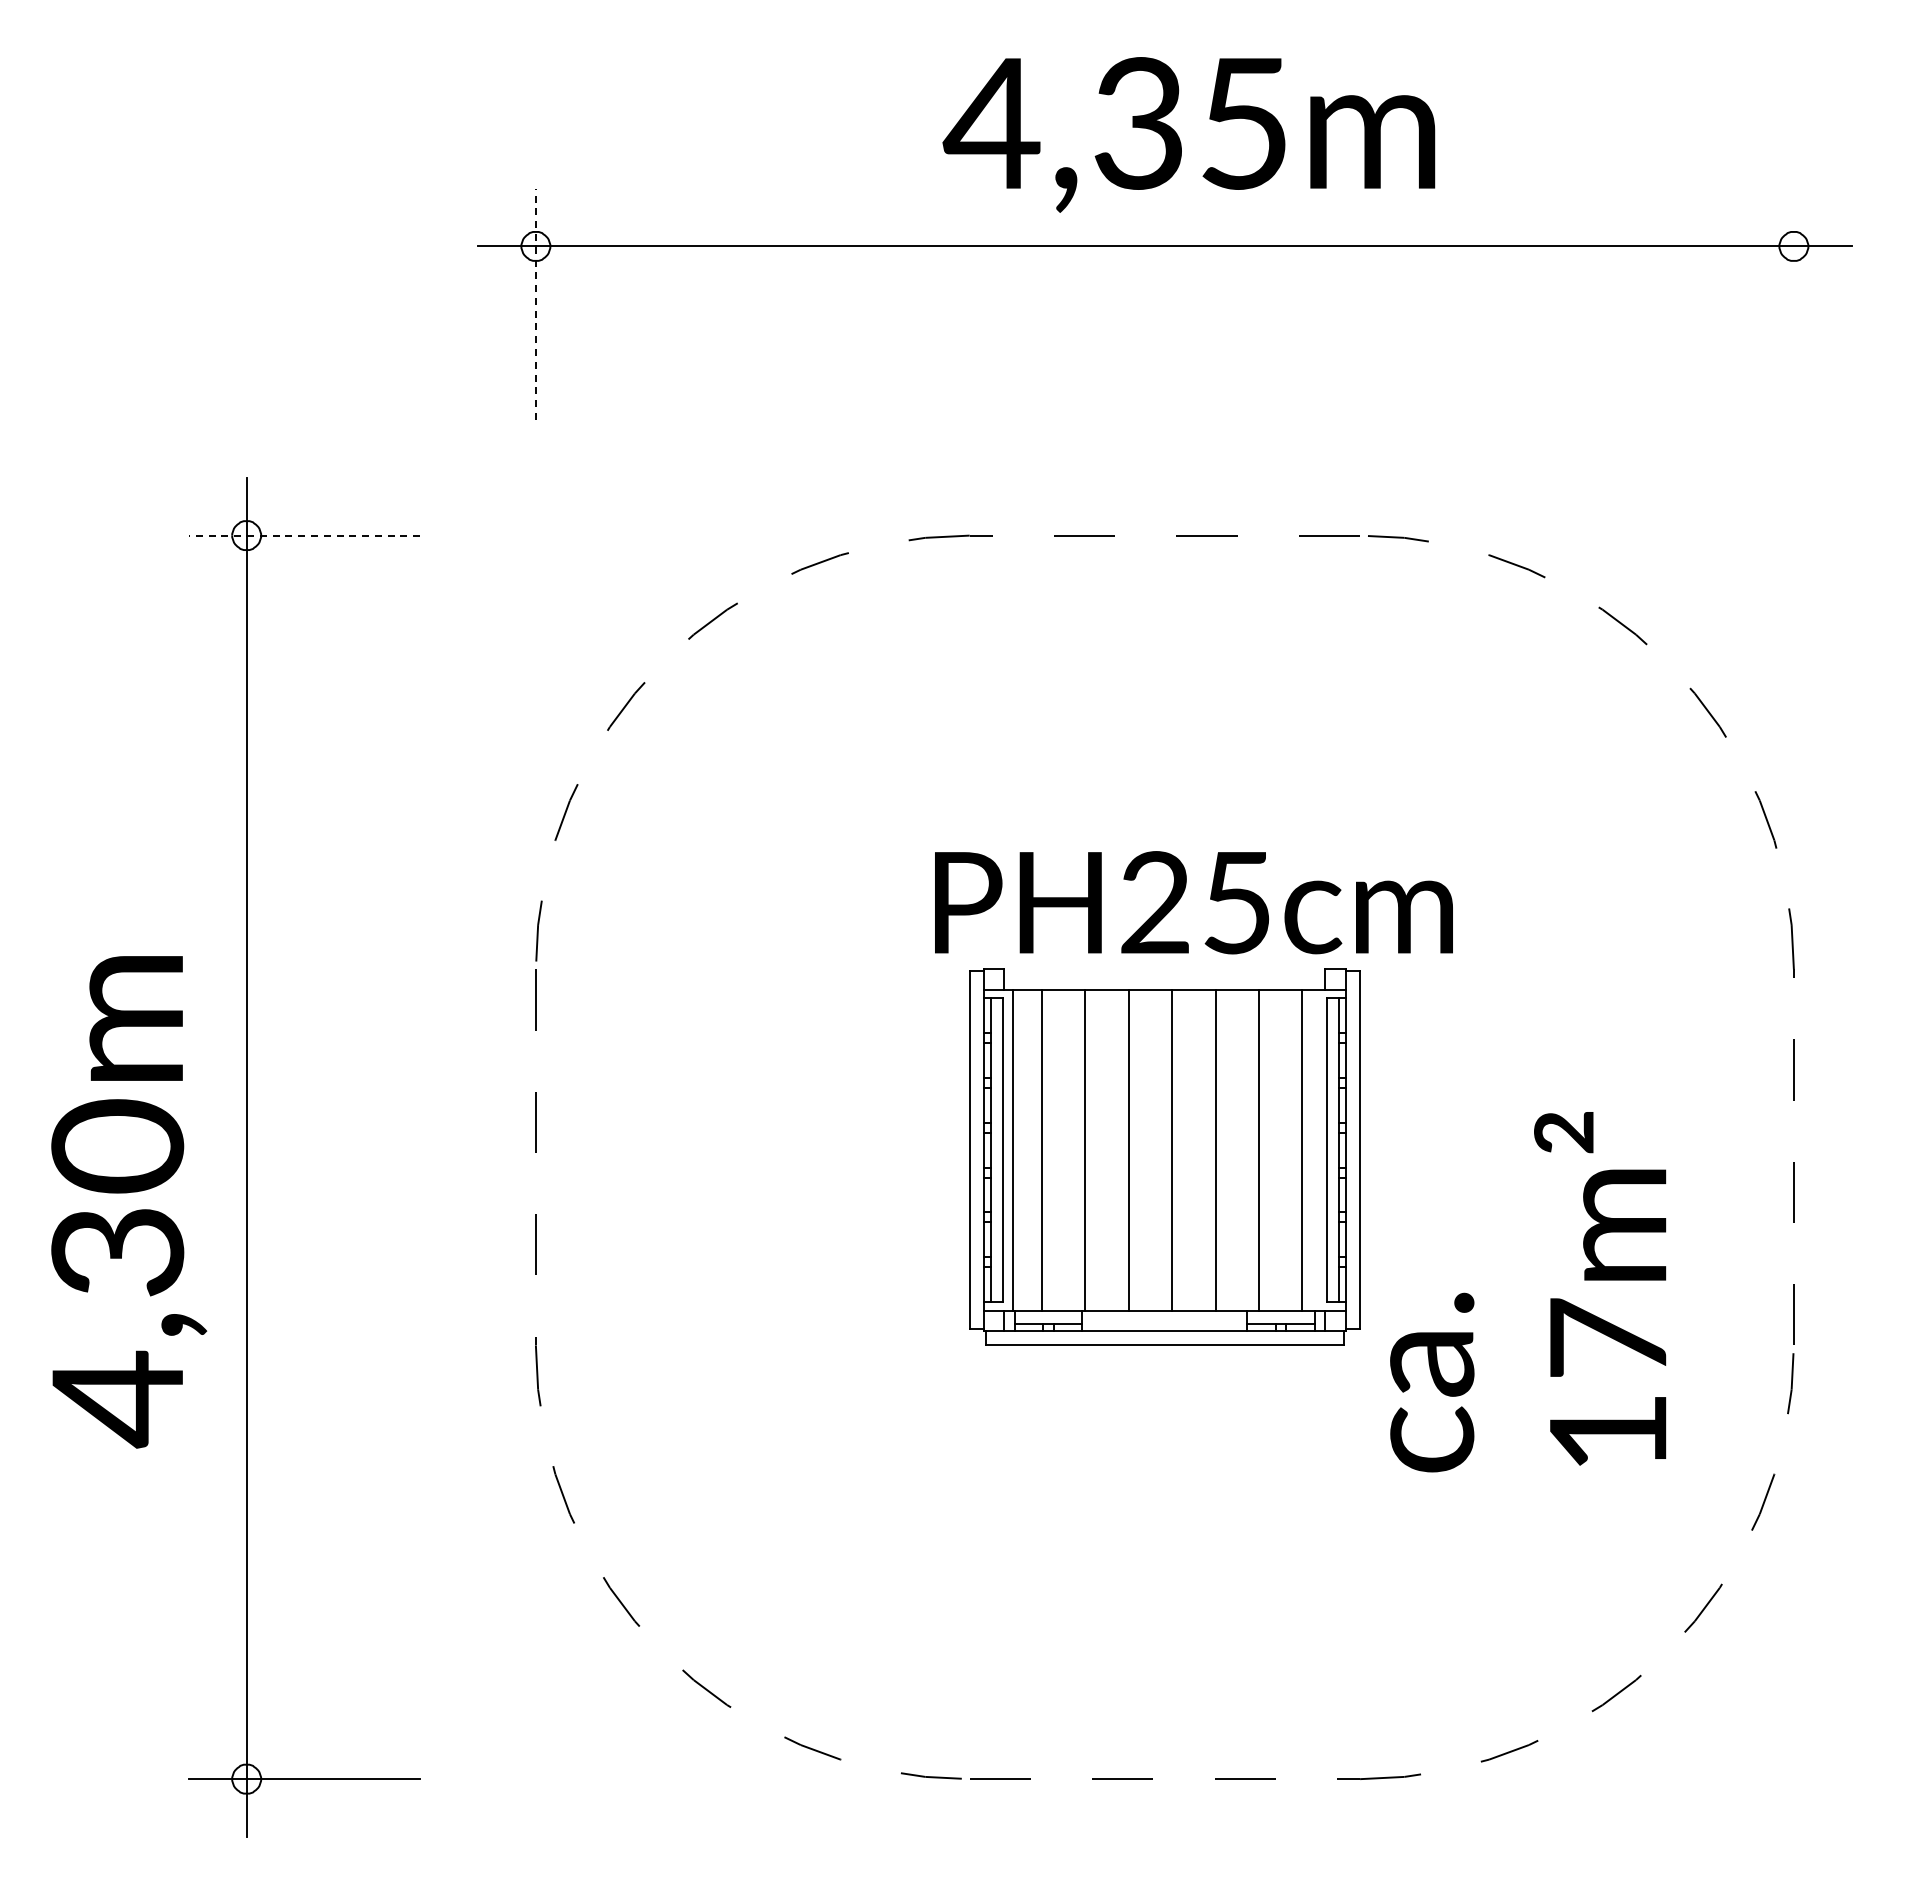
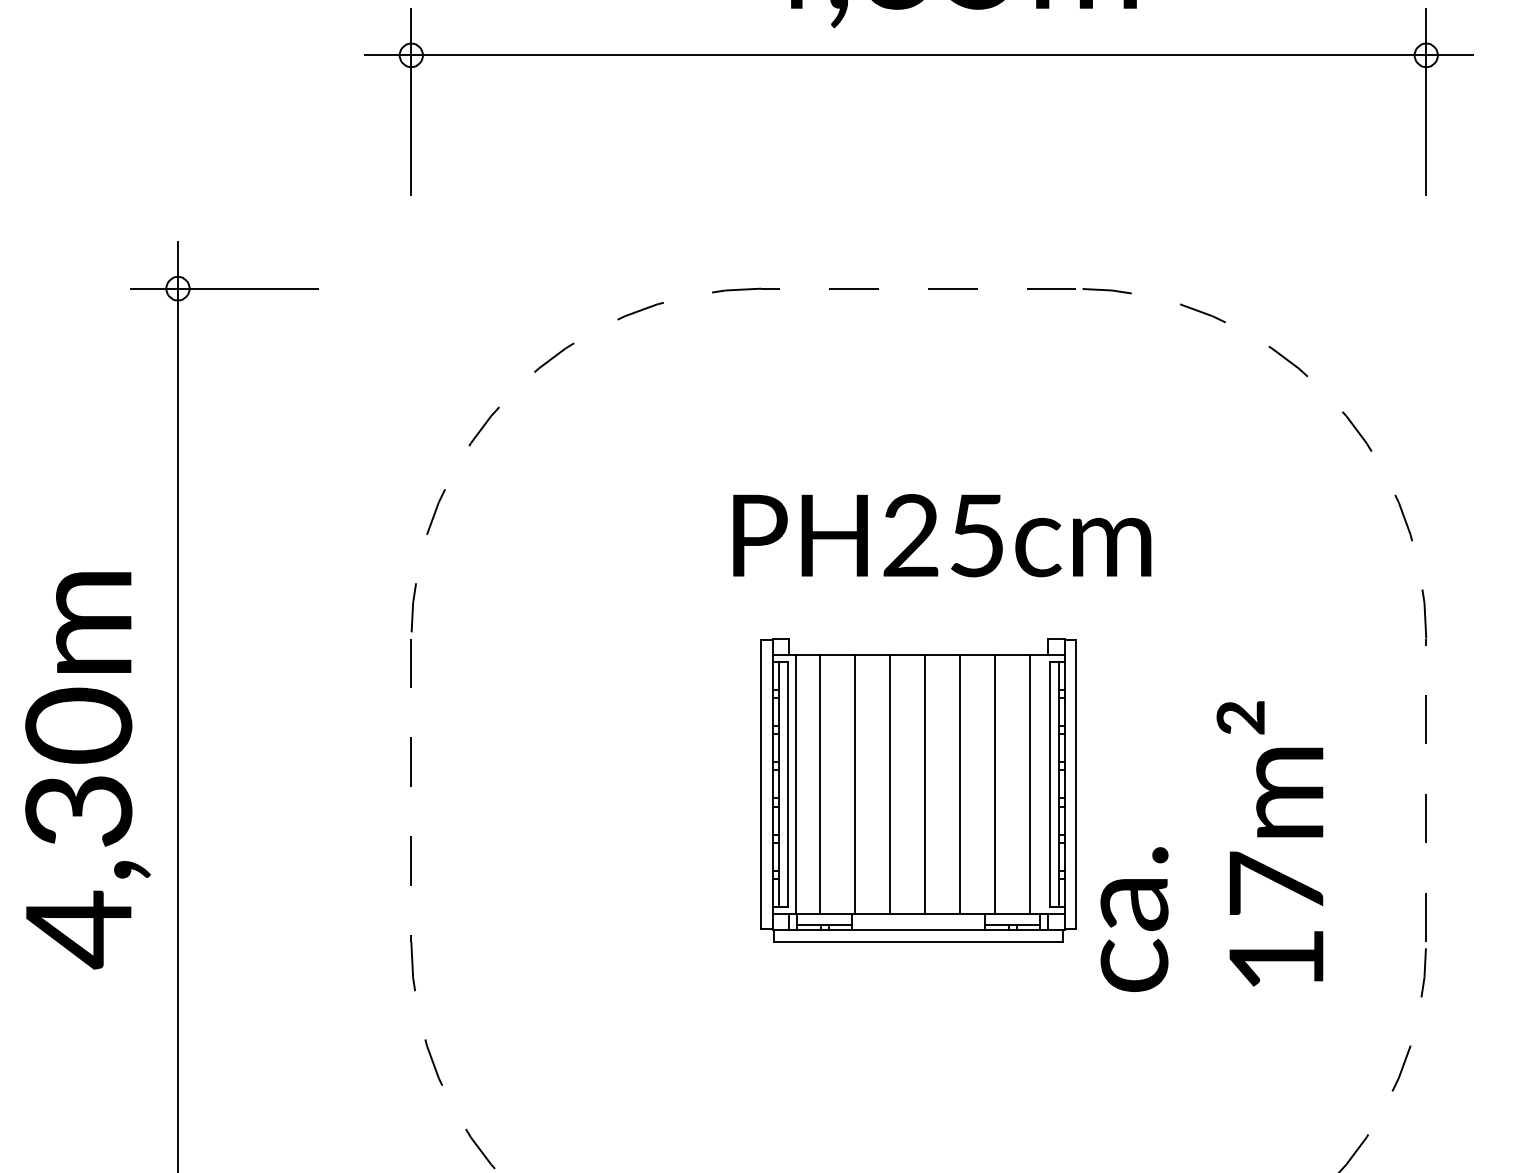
line: (1793, 303) -> (1425, 101), added
line: (535, 304) -> (411, 102), dashed -> solid
line: (304, 535) -> (224, 288), dashed -> solid
text: (1193, 902) -> (941, 535), moved
text: (129, 1202) -> (88, 771), moved
text: (1528, 1292) -> (1212, 846), moved

